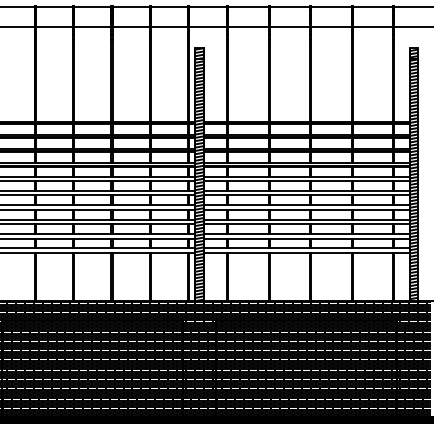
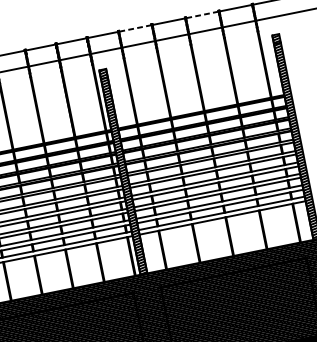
line: (247, 6) -> (134, 28), solid -> dashed
line: (330, 6) -> (201, 14), solid -> dashed

